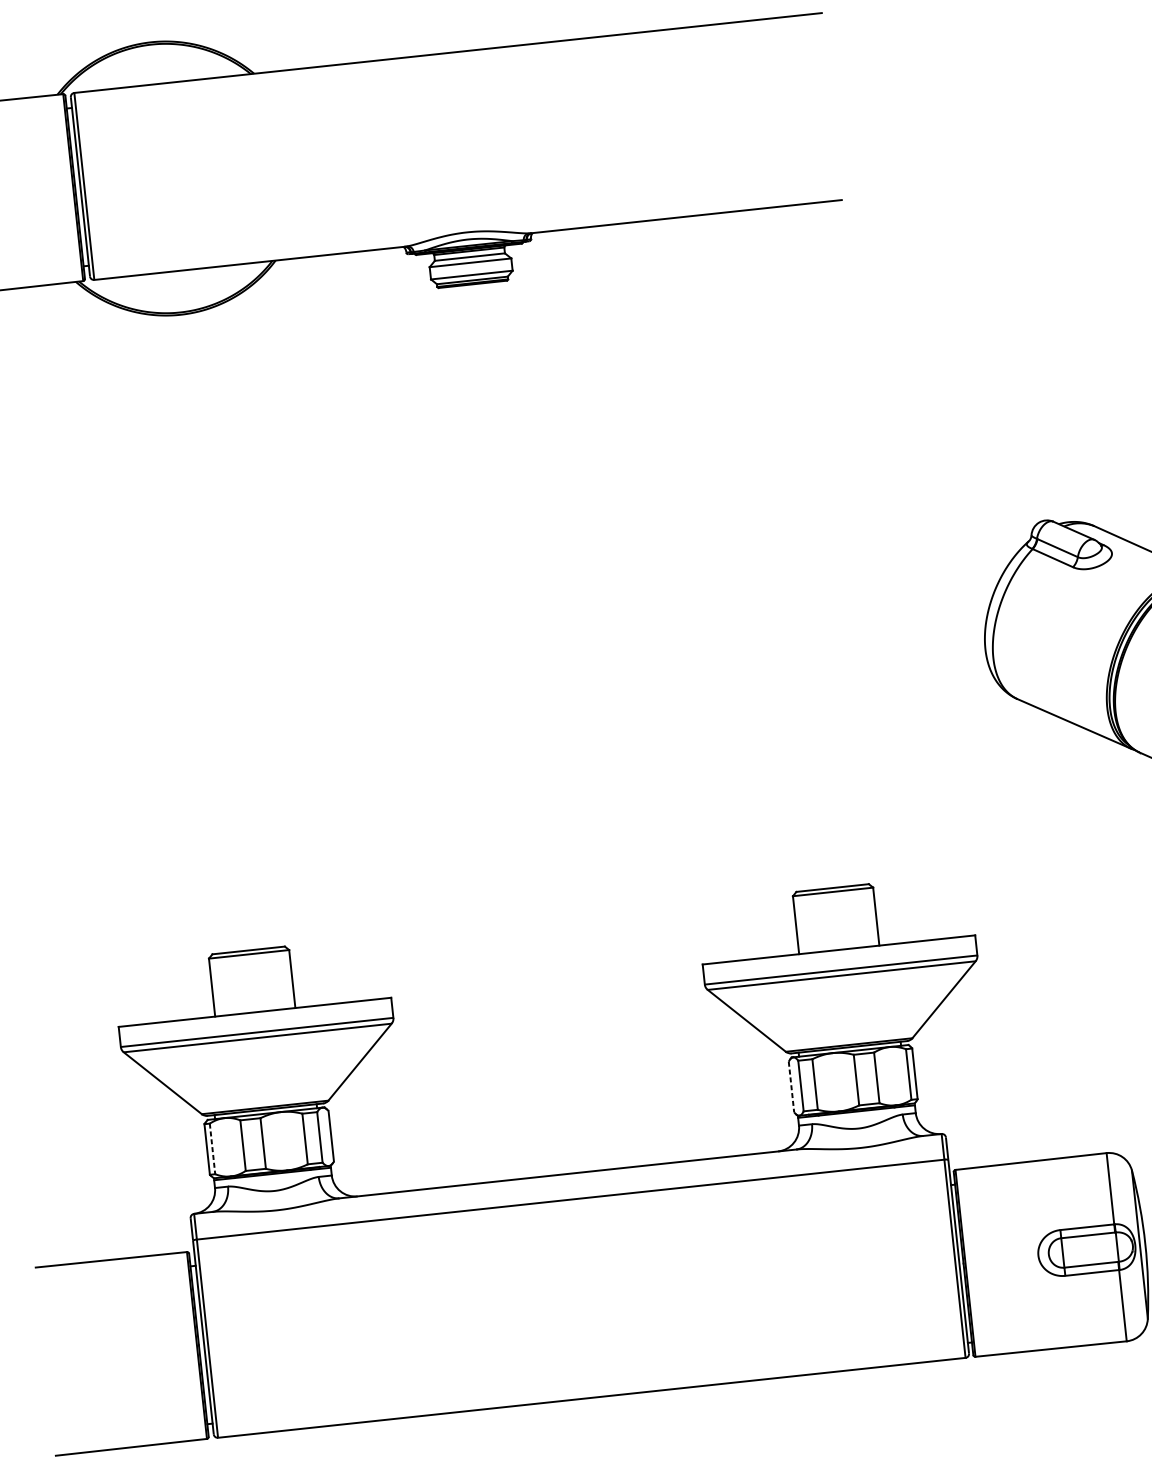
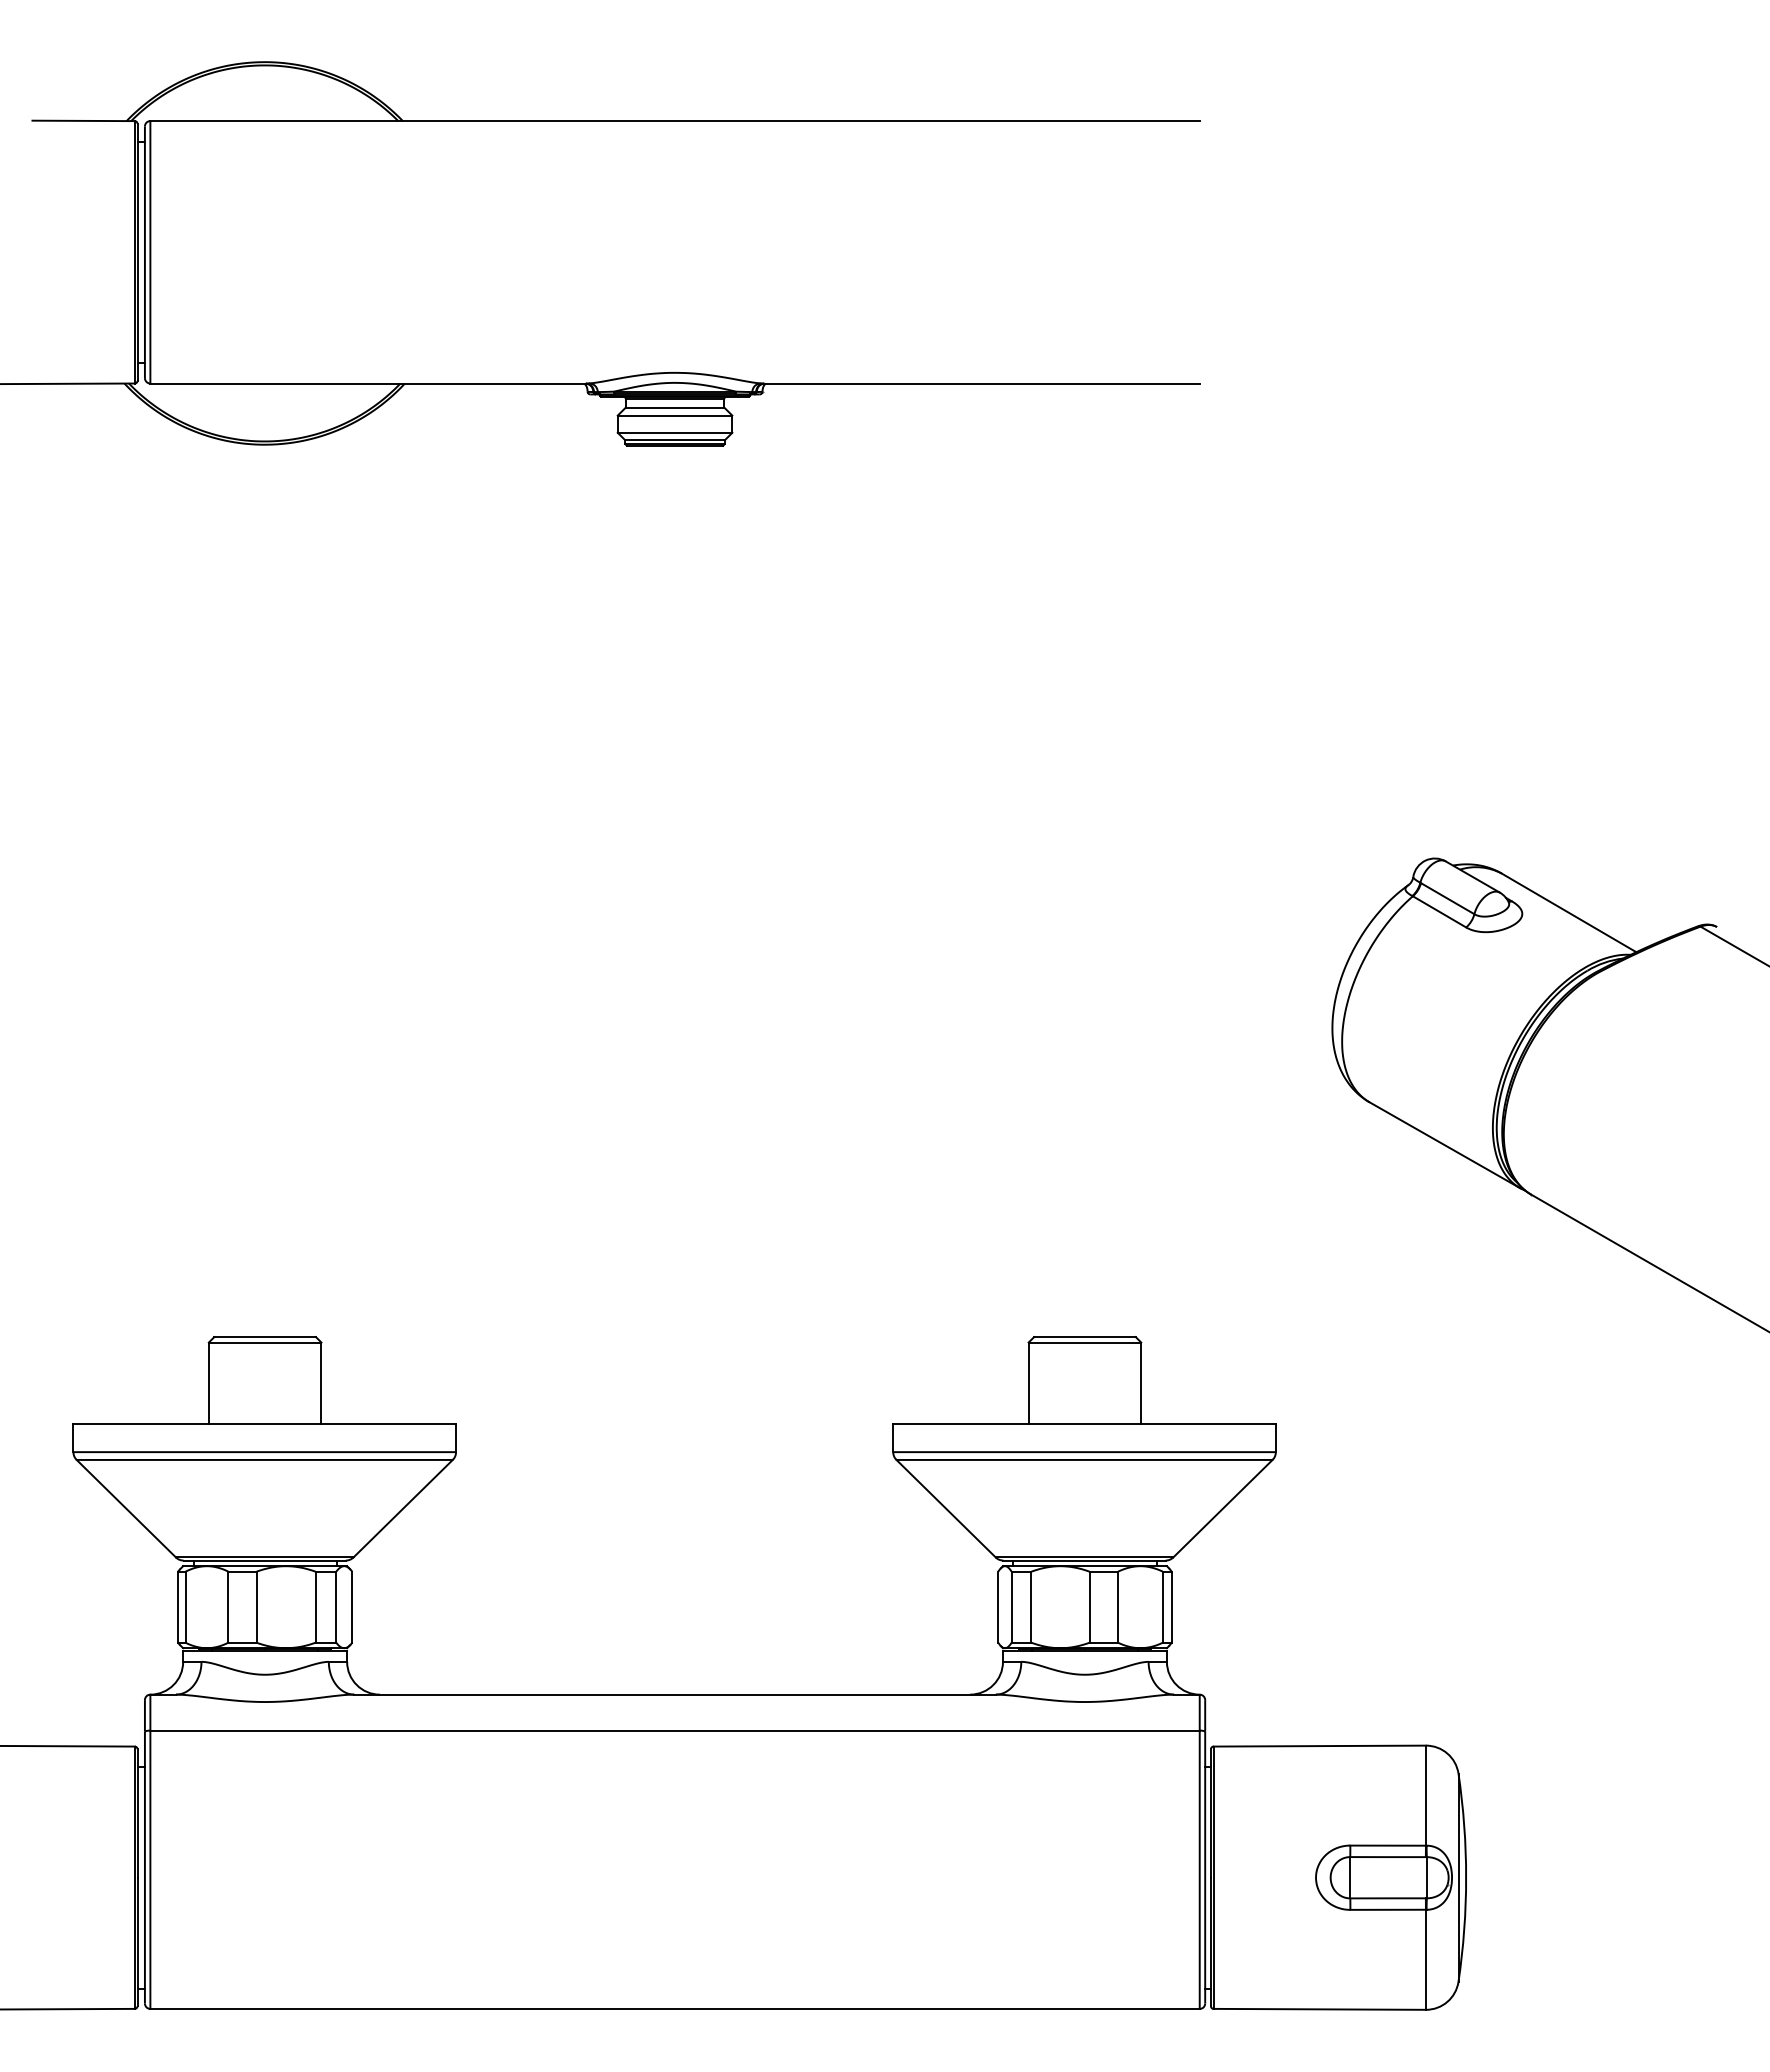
line: (791, 1087) -> (998, 1607), dashed -> solid
line: (212, 1149) -> (185, 1607), dashed -> solid

